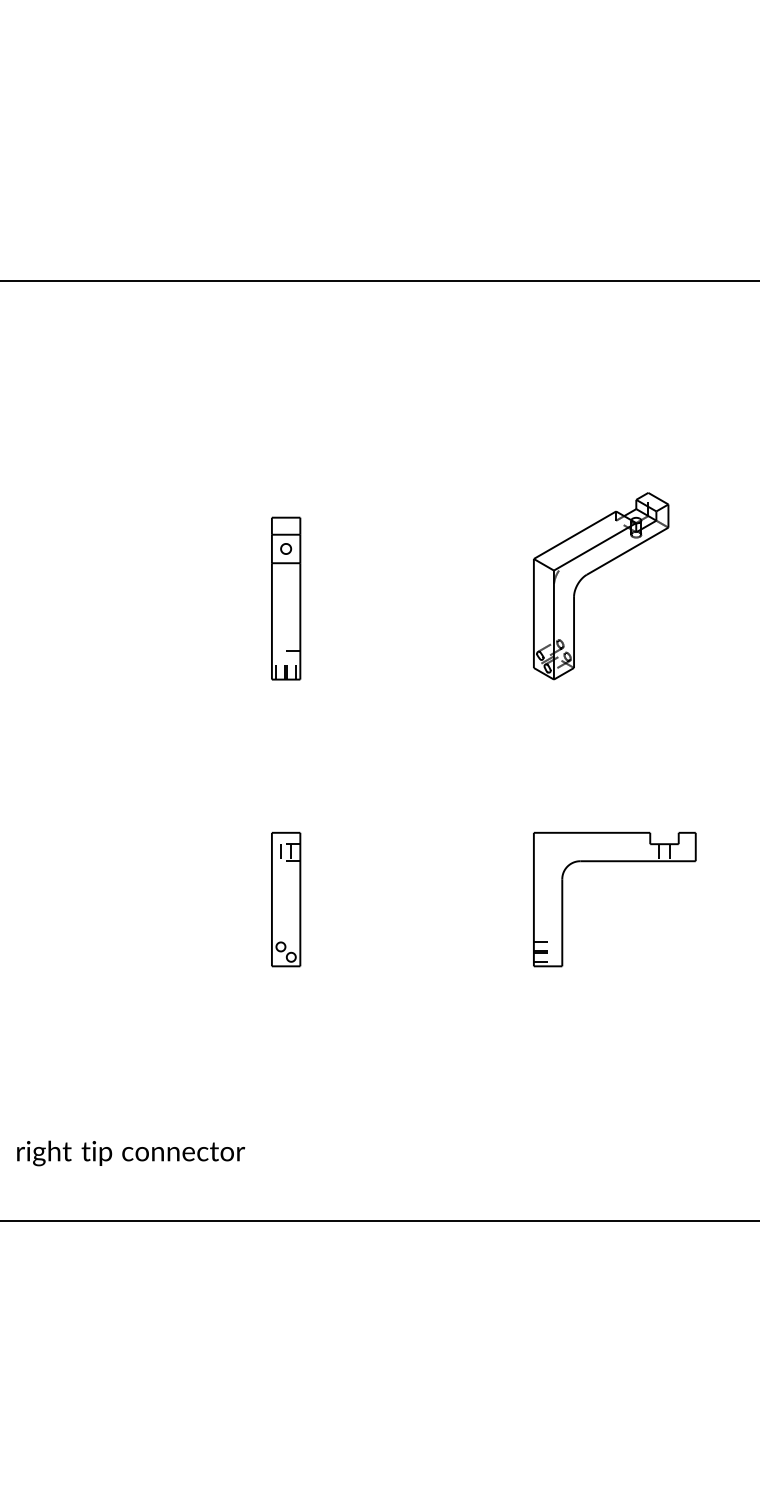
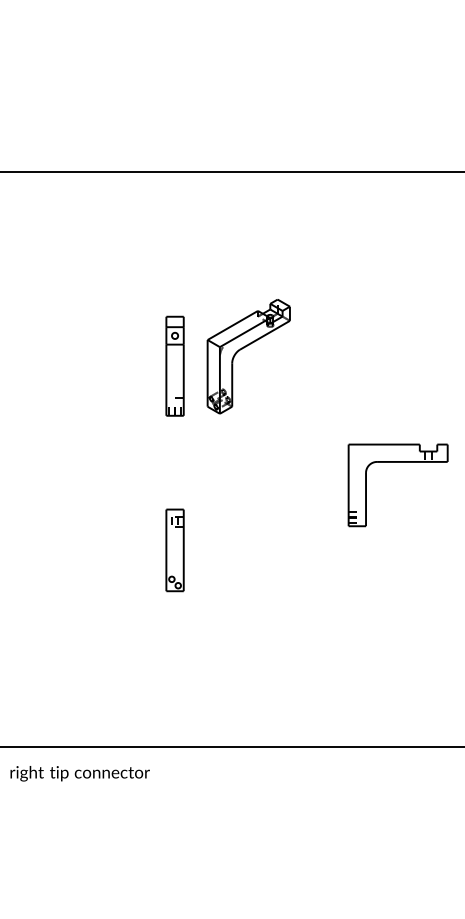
part: (594, 572) -> (244, 348), moved
part: (613, 862) -> (397, 462), moved
text: (129, 1153) -> (79, 773), moved

